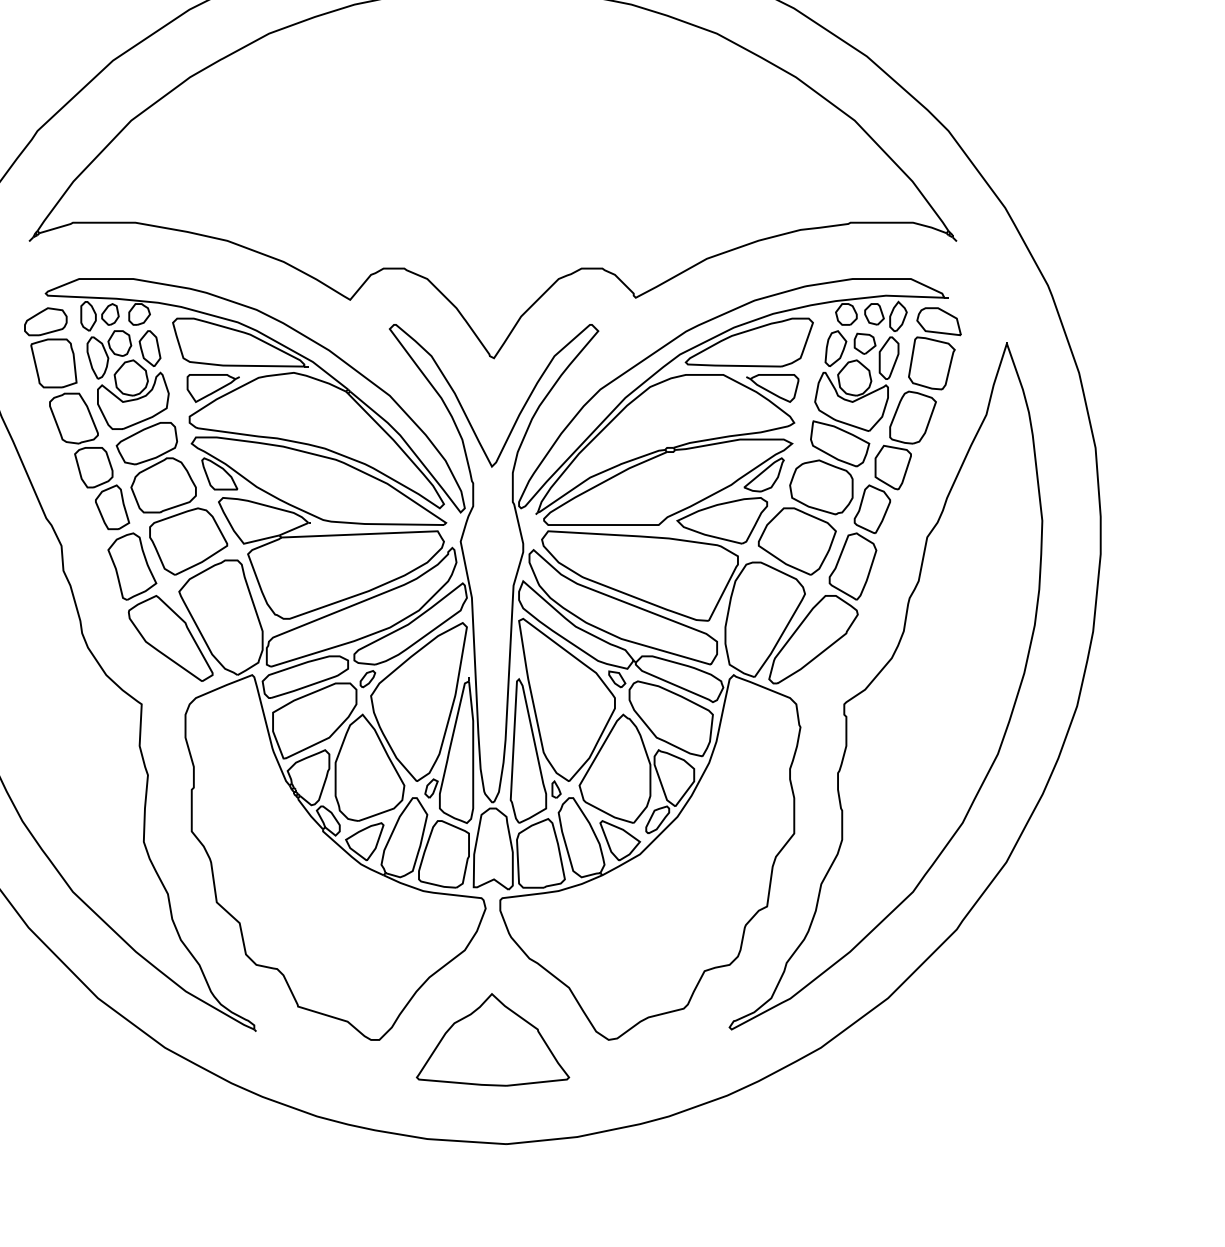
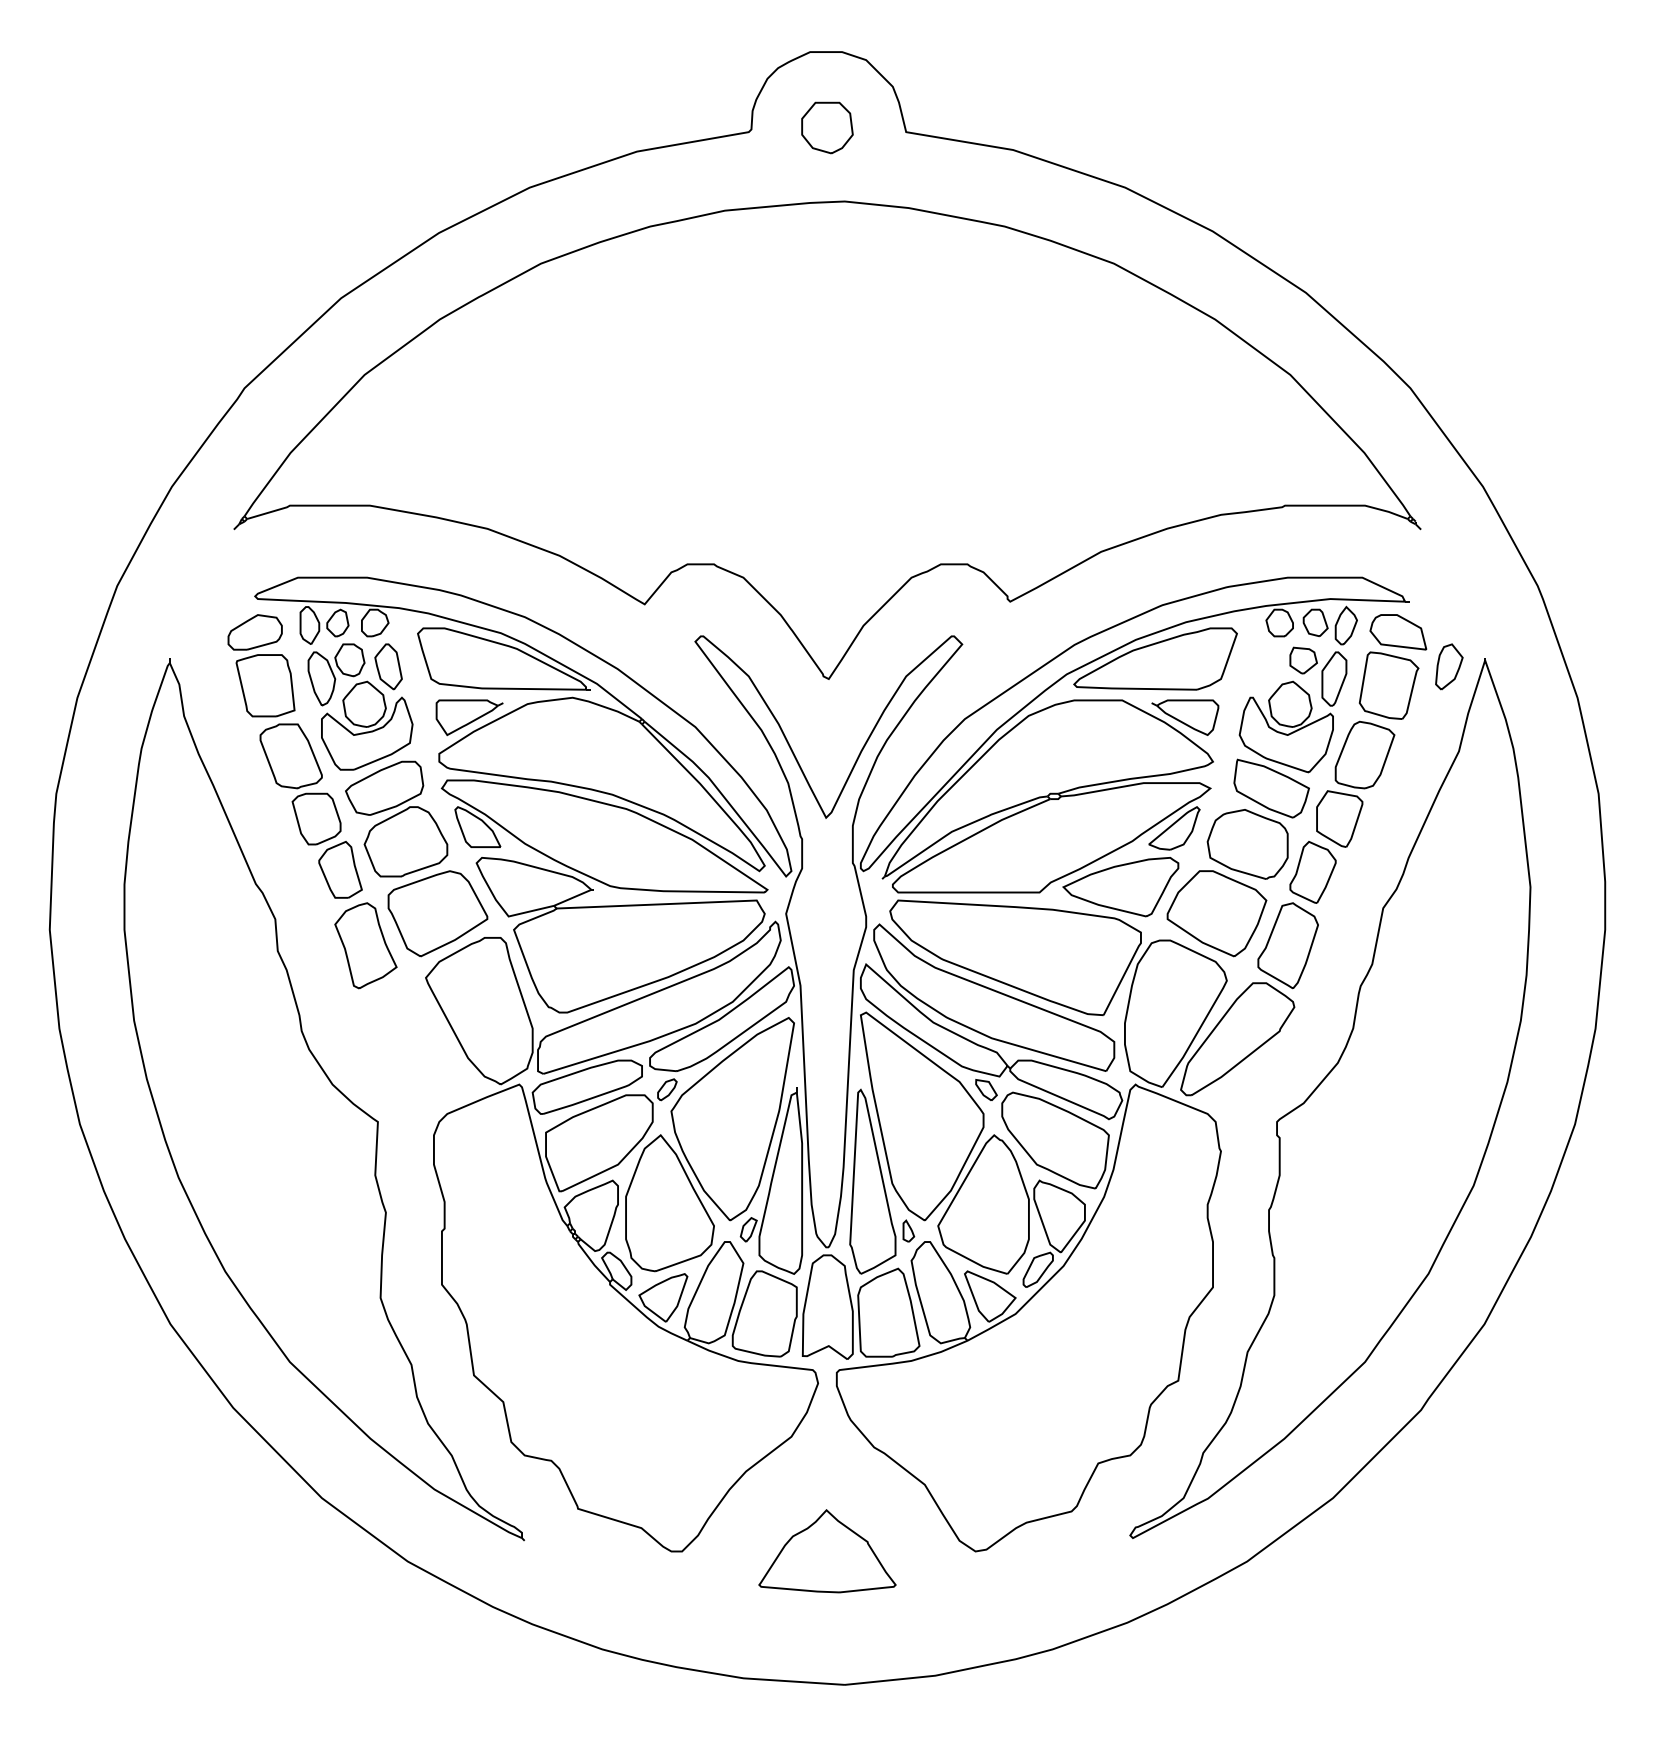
part: (836, 348) -> (1449, 666), moved
part: (170, 638) -> (414, 1037), removed
part: (493, 1039) -> (827, 1550), size x0.7

